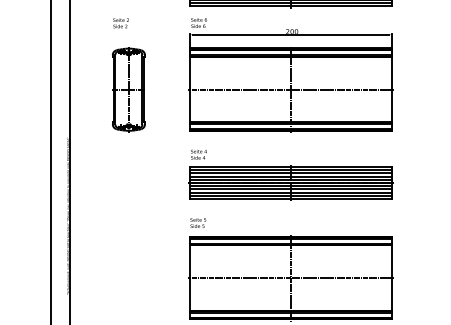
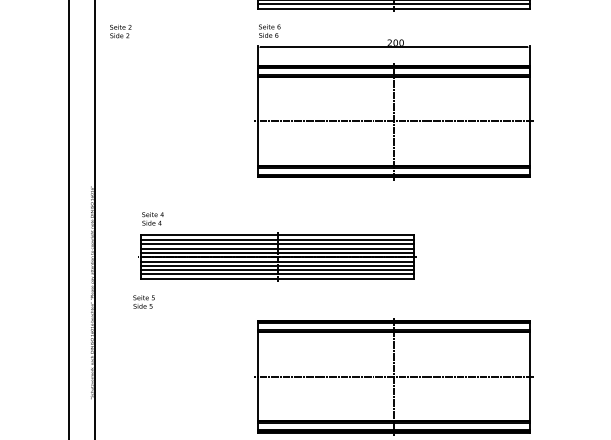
text: (120, 23) -> (119, 31), moved
part: (128, 89) -> (174, 121), removed
part: (290, 174) -> (277, 245), moved
text: (198, 222) -> (144, 301), moved

